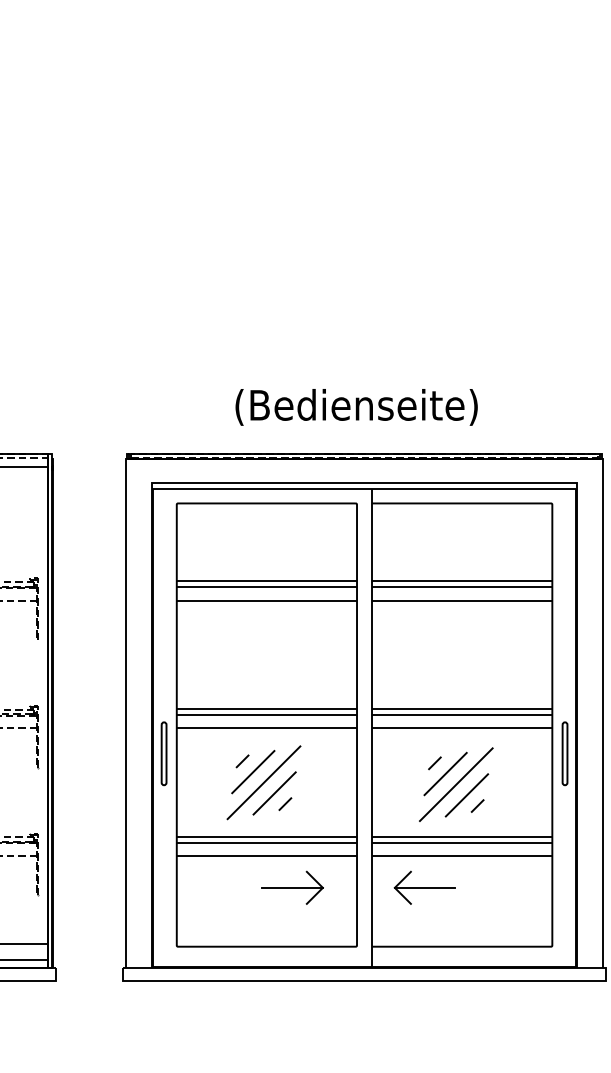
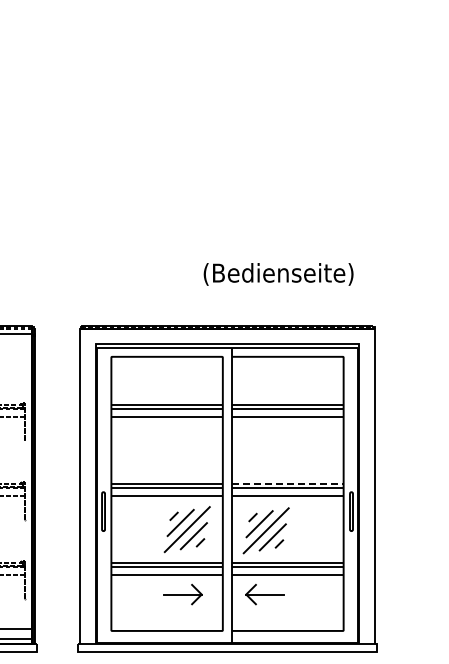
text: (356, 407) -> (278, 274), moved
line: (461, 708) -> (287, 483), solid -> dashed
part: (262, 782) -> (186, 529), moved
part: (455, 784) -> (265, 530), moved

